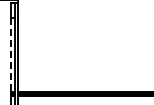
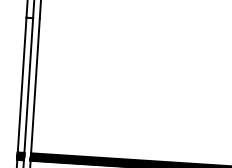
line: (10, 55) -> (21, 85), dashed -> solid

